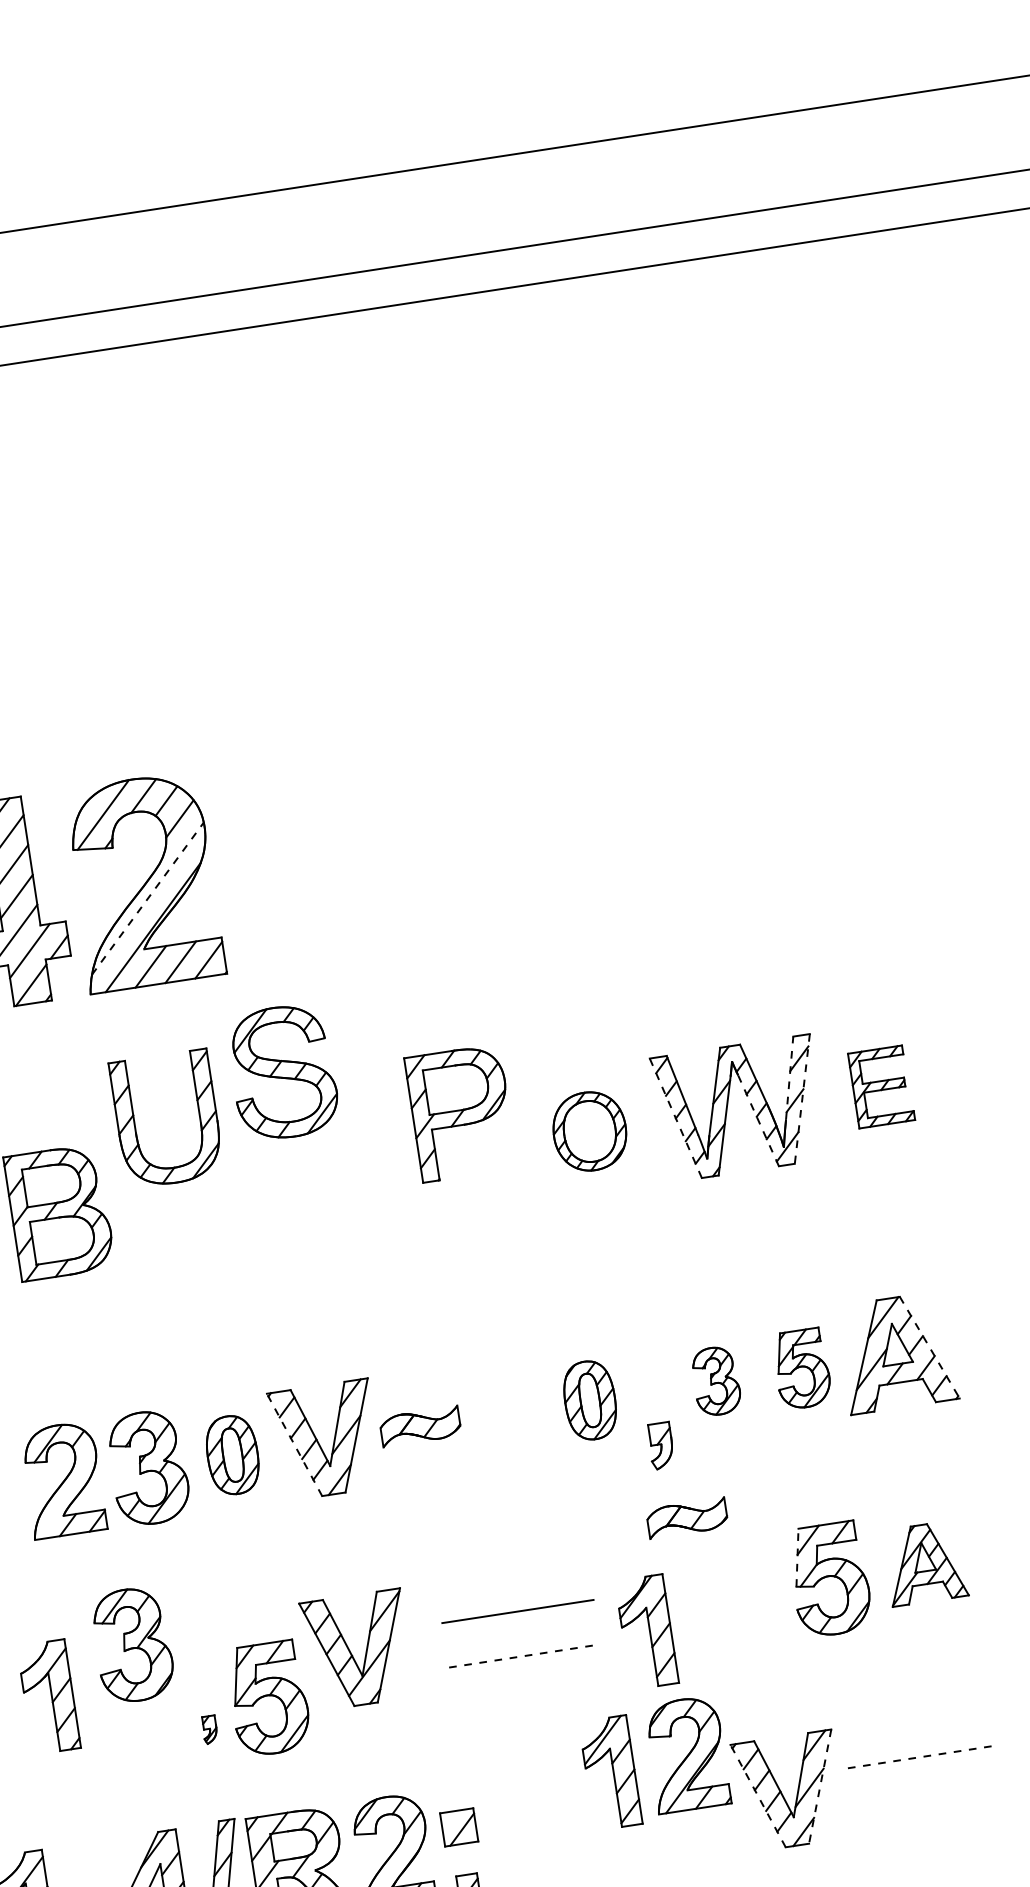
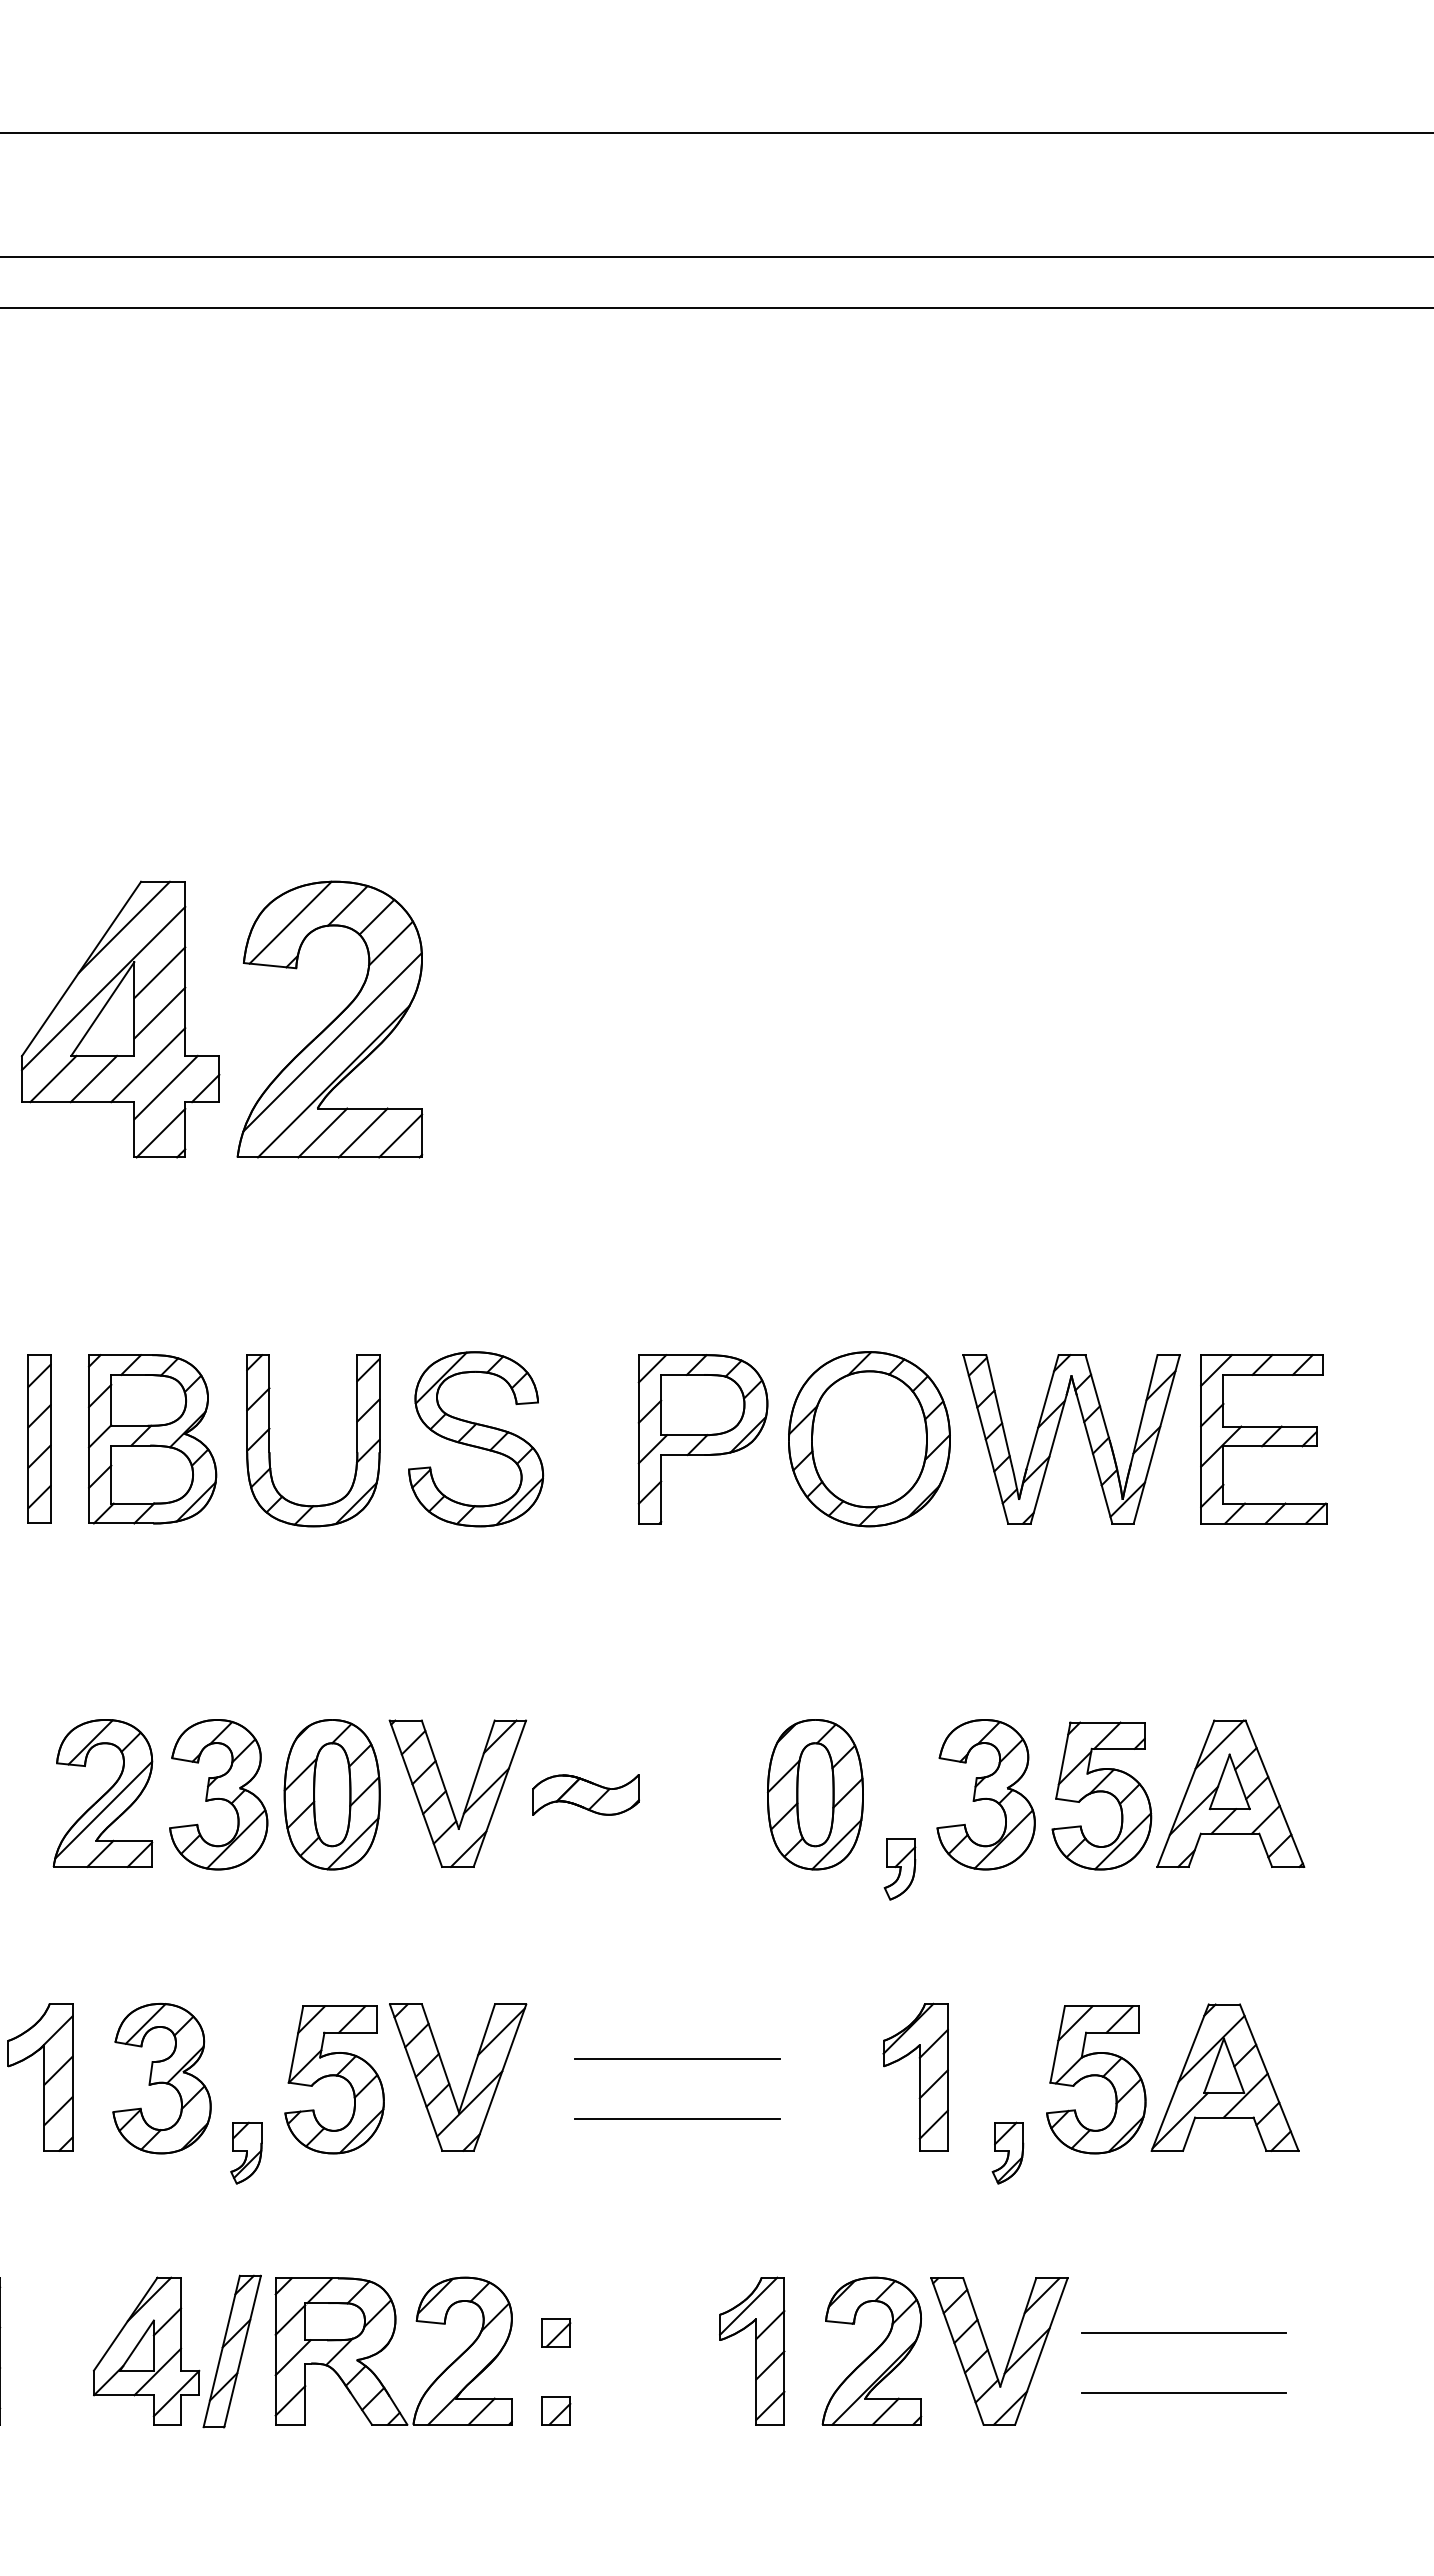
line: (147, 898) -> (332, 1042), dashed -> solid
part: (283, 1072) -> (476, 1439), moved
line: (789, 1078) -> (1144, 1409), dashed -> solid
part: (881, 1087) -> (1263, 1439), size x1.67
line: (802, 1099) -> (1156, 1439), dashed -> solid
part: (460, 1113) -> (702, 1439), moved
part: (198, 1114) -> (356, 1440), moved
line: (675, 1117) -> (985, 1438), dashed -> solid
line: (758, 1120) -> (1094, 1459), dashed -> solid
part: (589, 1131) -> (869, 1439), size x1.67
line: (929, 1347) -> (1274, 1793), dashed -> solid
part: (801, 1368) -> (1101, 1795), size x1.43
part: (715, 1380) -> (985, 1794), size x1.67
part: (590, 1400) -> (815, 1794), size x1.43
line: (294, 1444) -> (415, 1793), dashed -> solid
part: (232, 1455) -> (331, 1794), size x1.43
line: (65, 1491) -> (103, 1809), added
part: (686, 1517) -> (919, 1969), removed
line: (797, 1557) -> (1057, 2044), dashed -> solid
part: (924, 1563) -> (1224, 2077), size x1.43
part: (646, 1631) -> (915, 2076), moved
part: (772, 1643) -> (1007, 2152), added
part: (132, 1645) -> (161, 2078), moved
line: (524, 1656) -> (677, 2119), dashed -> solid
part: (268, 1698) -> (334, 2079), moved
part: (209, 1729) -> (246, 2152), size x1.67
part: (686, 1754) -> (871, 2350), moved
line: (923, 1756) -> (1184, 2332), dashed -> solid
part: (610, 1772) -> (752, 2350), moved
line: (820, 1786) -> (1041, 2351), dashed -> solid
line: (758, 1796) -> (957, 2351), dashed -> solid
line: (930, 1801) -> (1183, 2393), added
part: (459, 1827) -> (556, 2332), size x0.62

